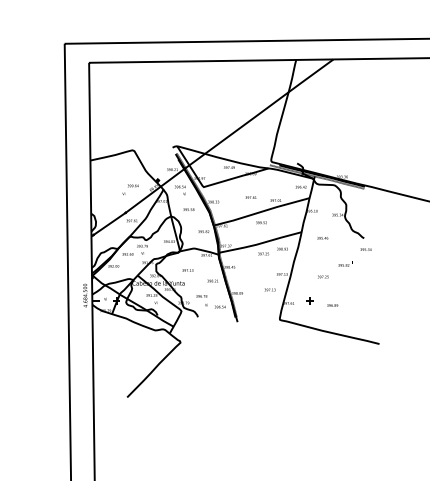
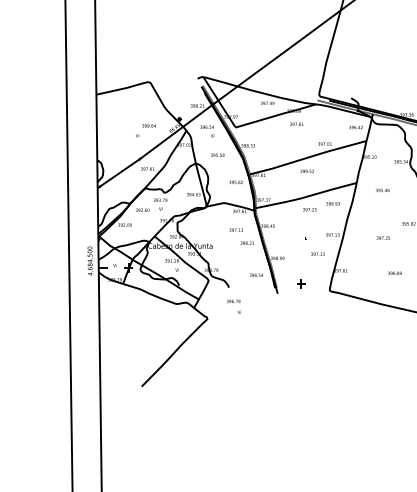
text: (250, 197) -> (296, 124), moved
text: (187, 270) -> (235, 230), moved
text: (201, 300) -> (233, 306), moved
part: (309, 300) -> (301, 283), moved

